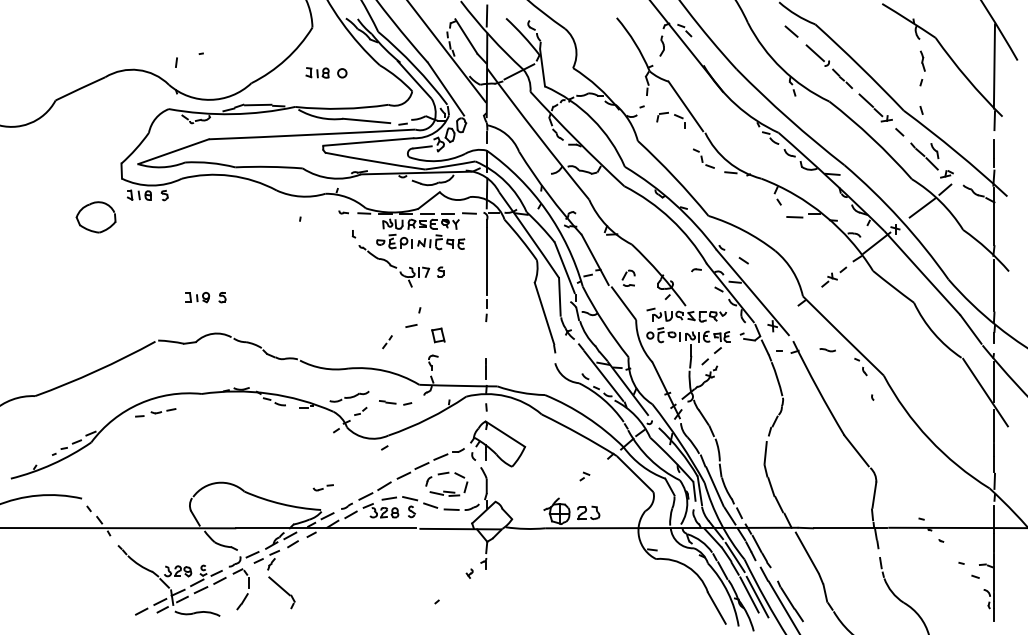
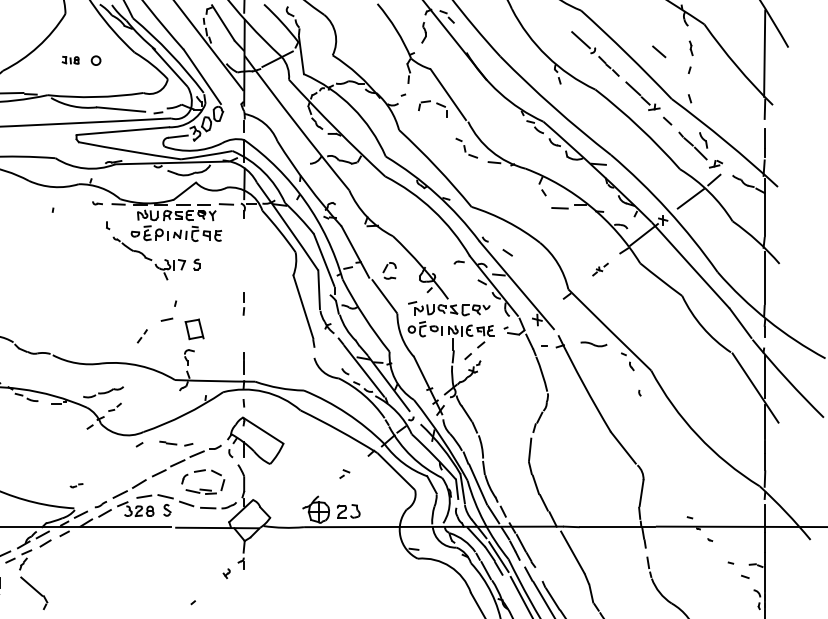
line: (791, 31) -> (659, 51), moved
part: (922, 60) -> (690, 47), size x0.7
part: (317, 72) -> (70, 59), size x0.7
line: (486, 260) -> (243, 252), removed
part: (834, 276) -> (600, 269), size x0.6
part: (438, 335) -> (194, 329), size x1.4
part: (827, 350) -> (593, 344), size x1.6
part: (395, 402) -> (176, 443), moved
part: (322, 487) -> (75, 485), size x0.6
line: (749, 594) -> (513, 595), removed

